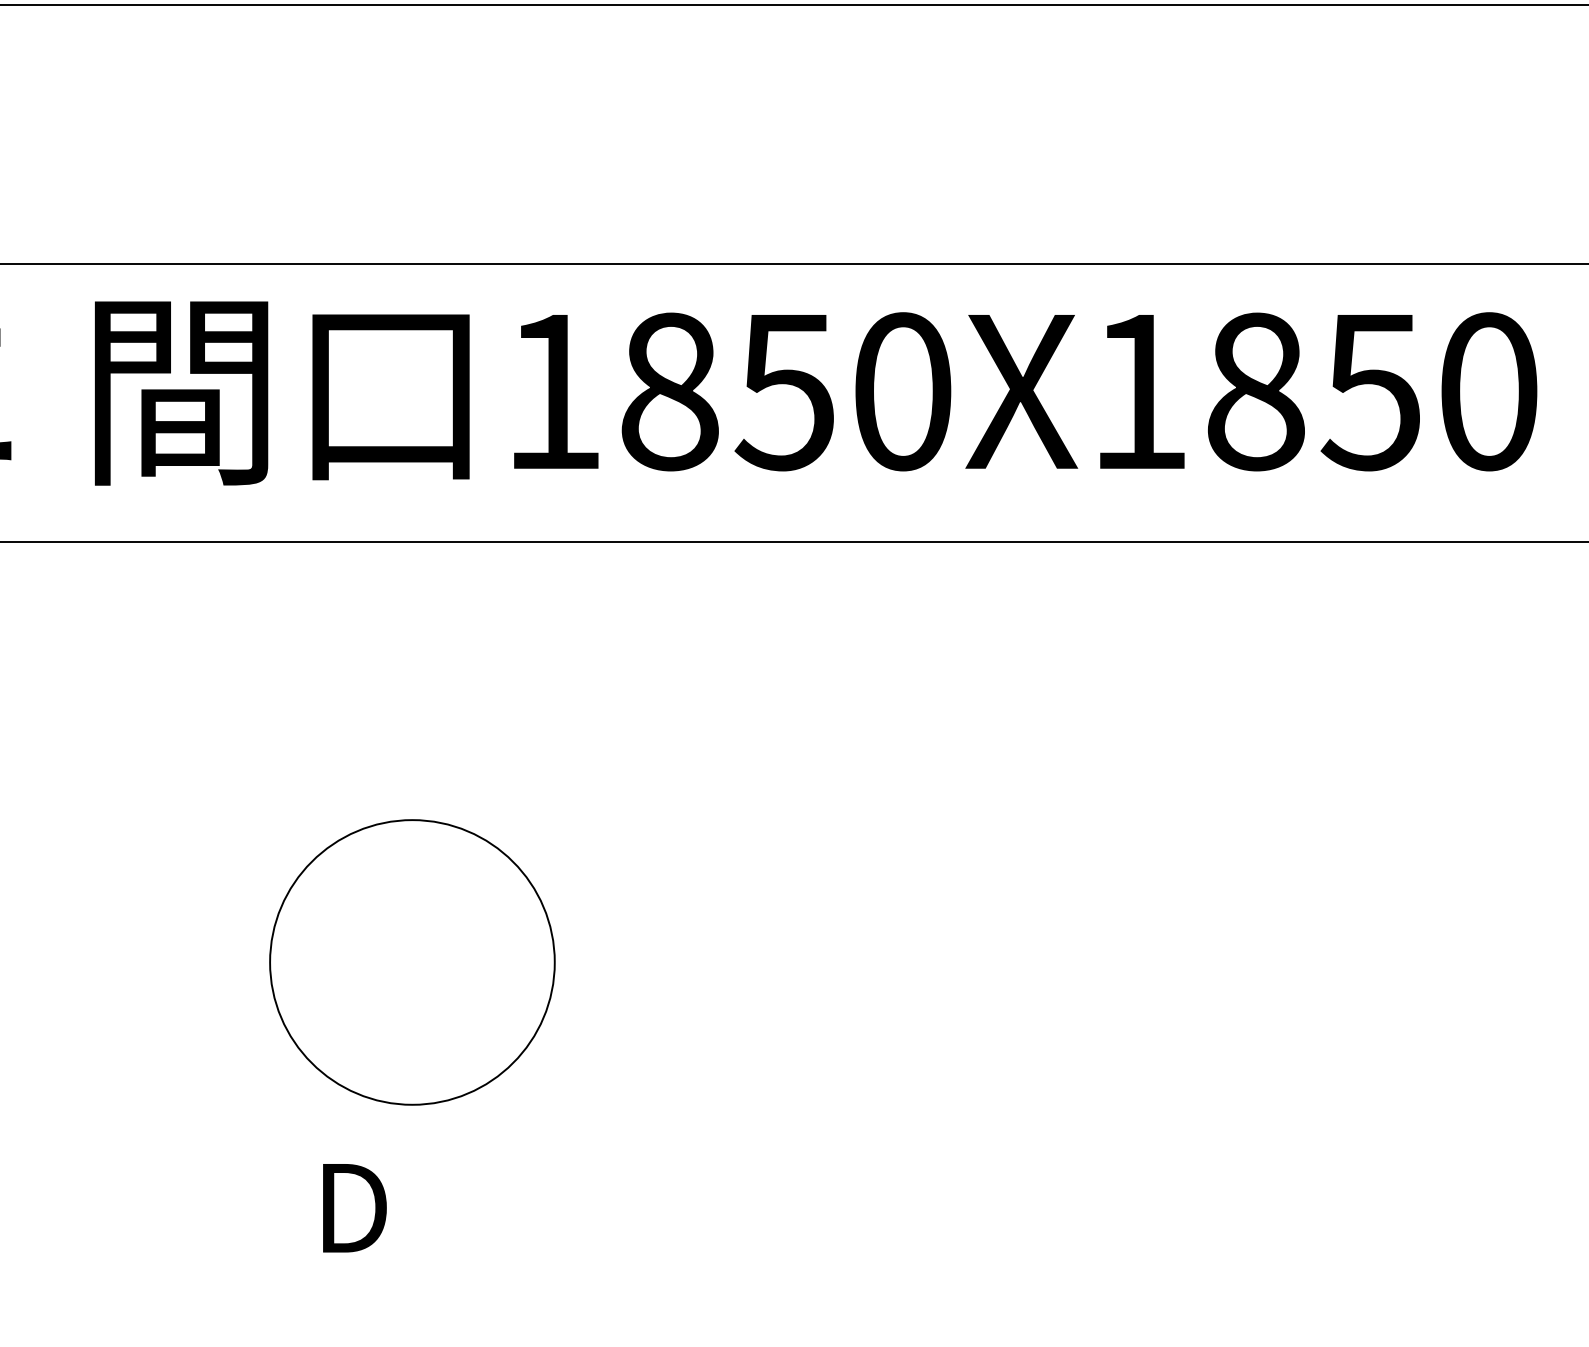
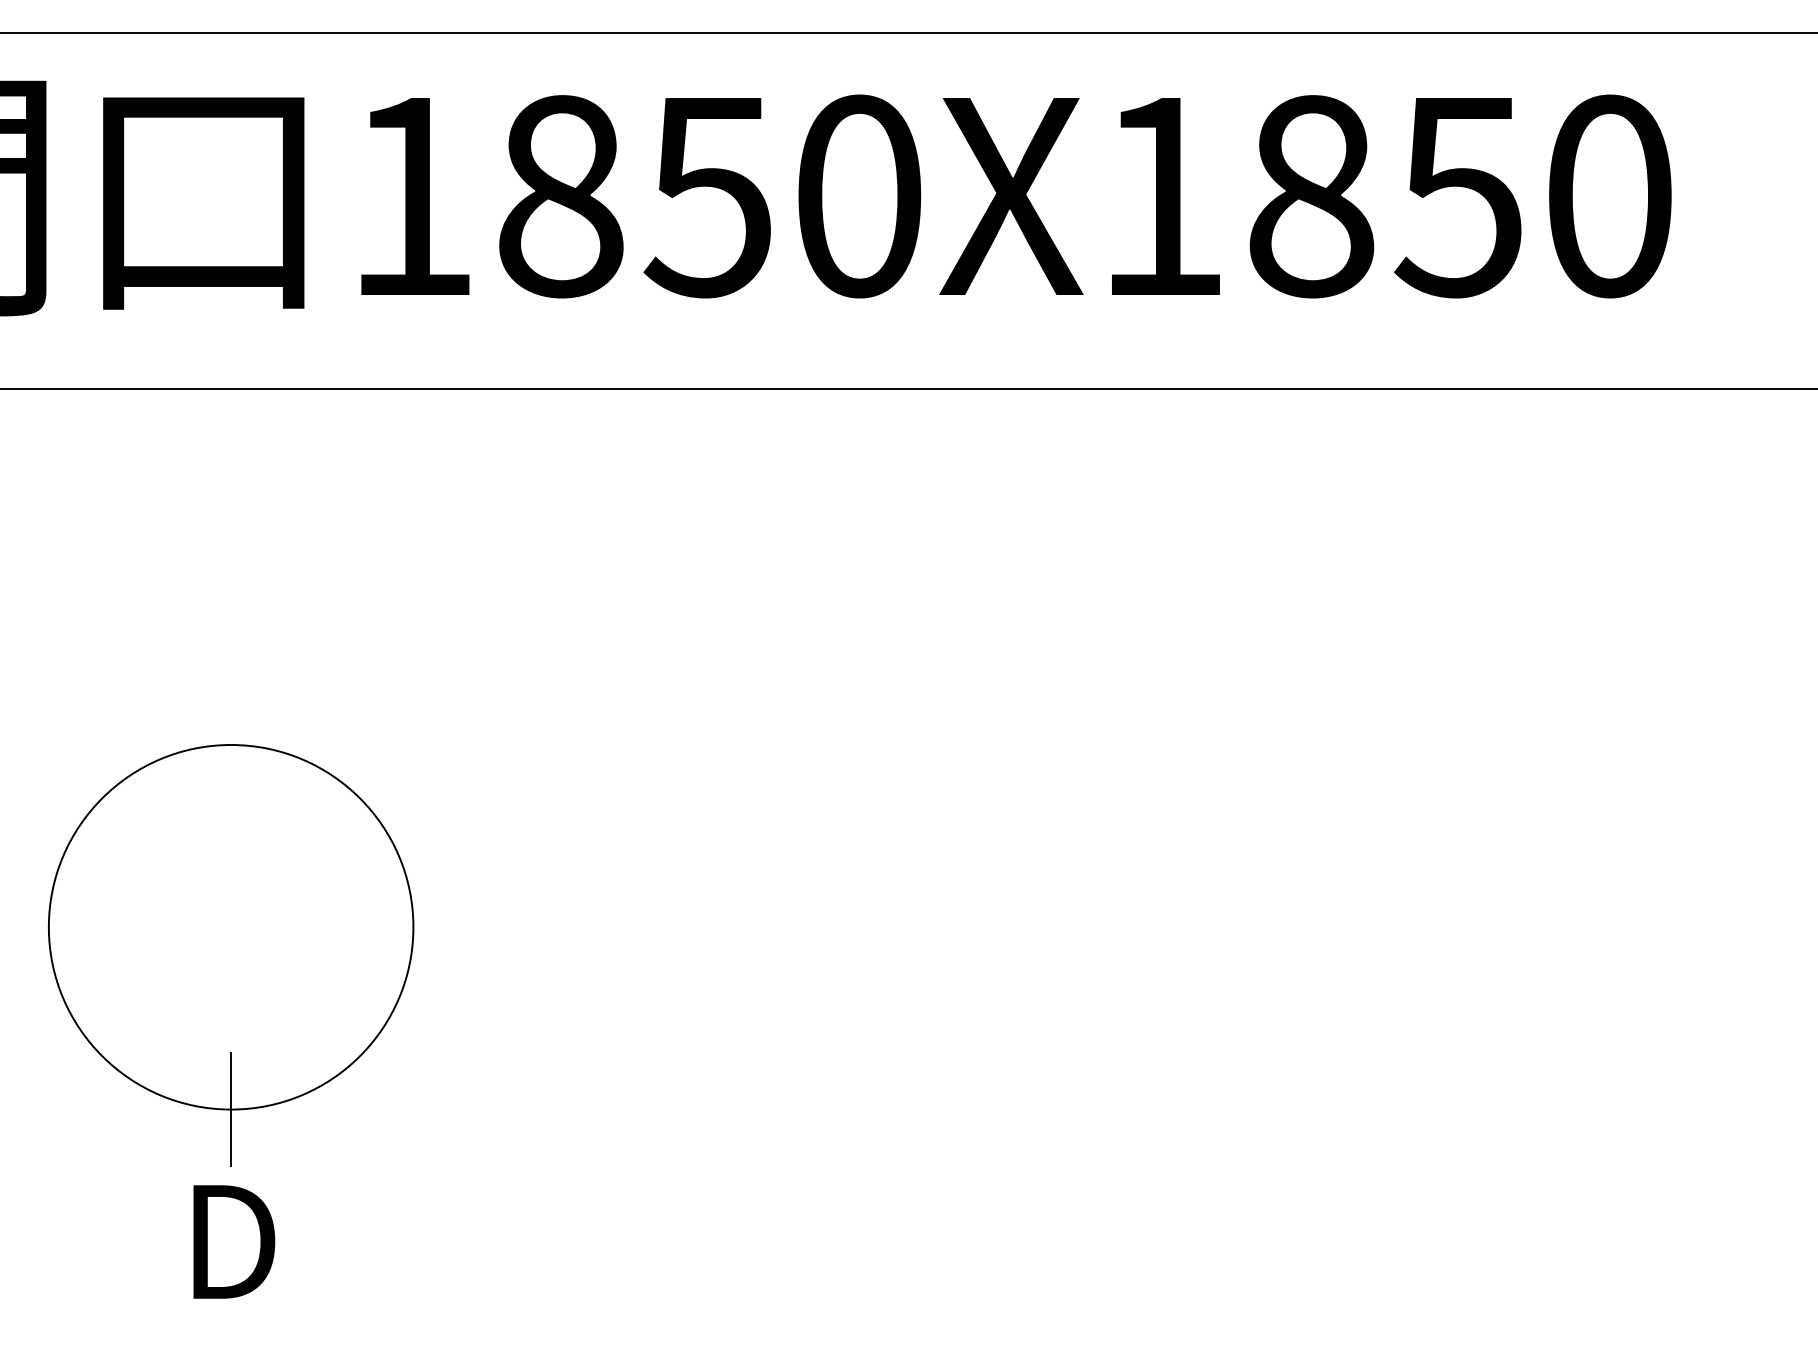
line: (412, 1104) -> (231, 1109), added
text: (354, 1208) -> (233, 1242), moved

